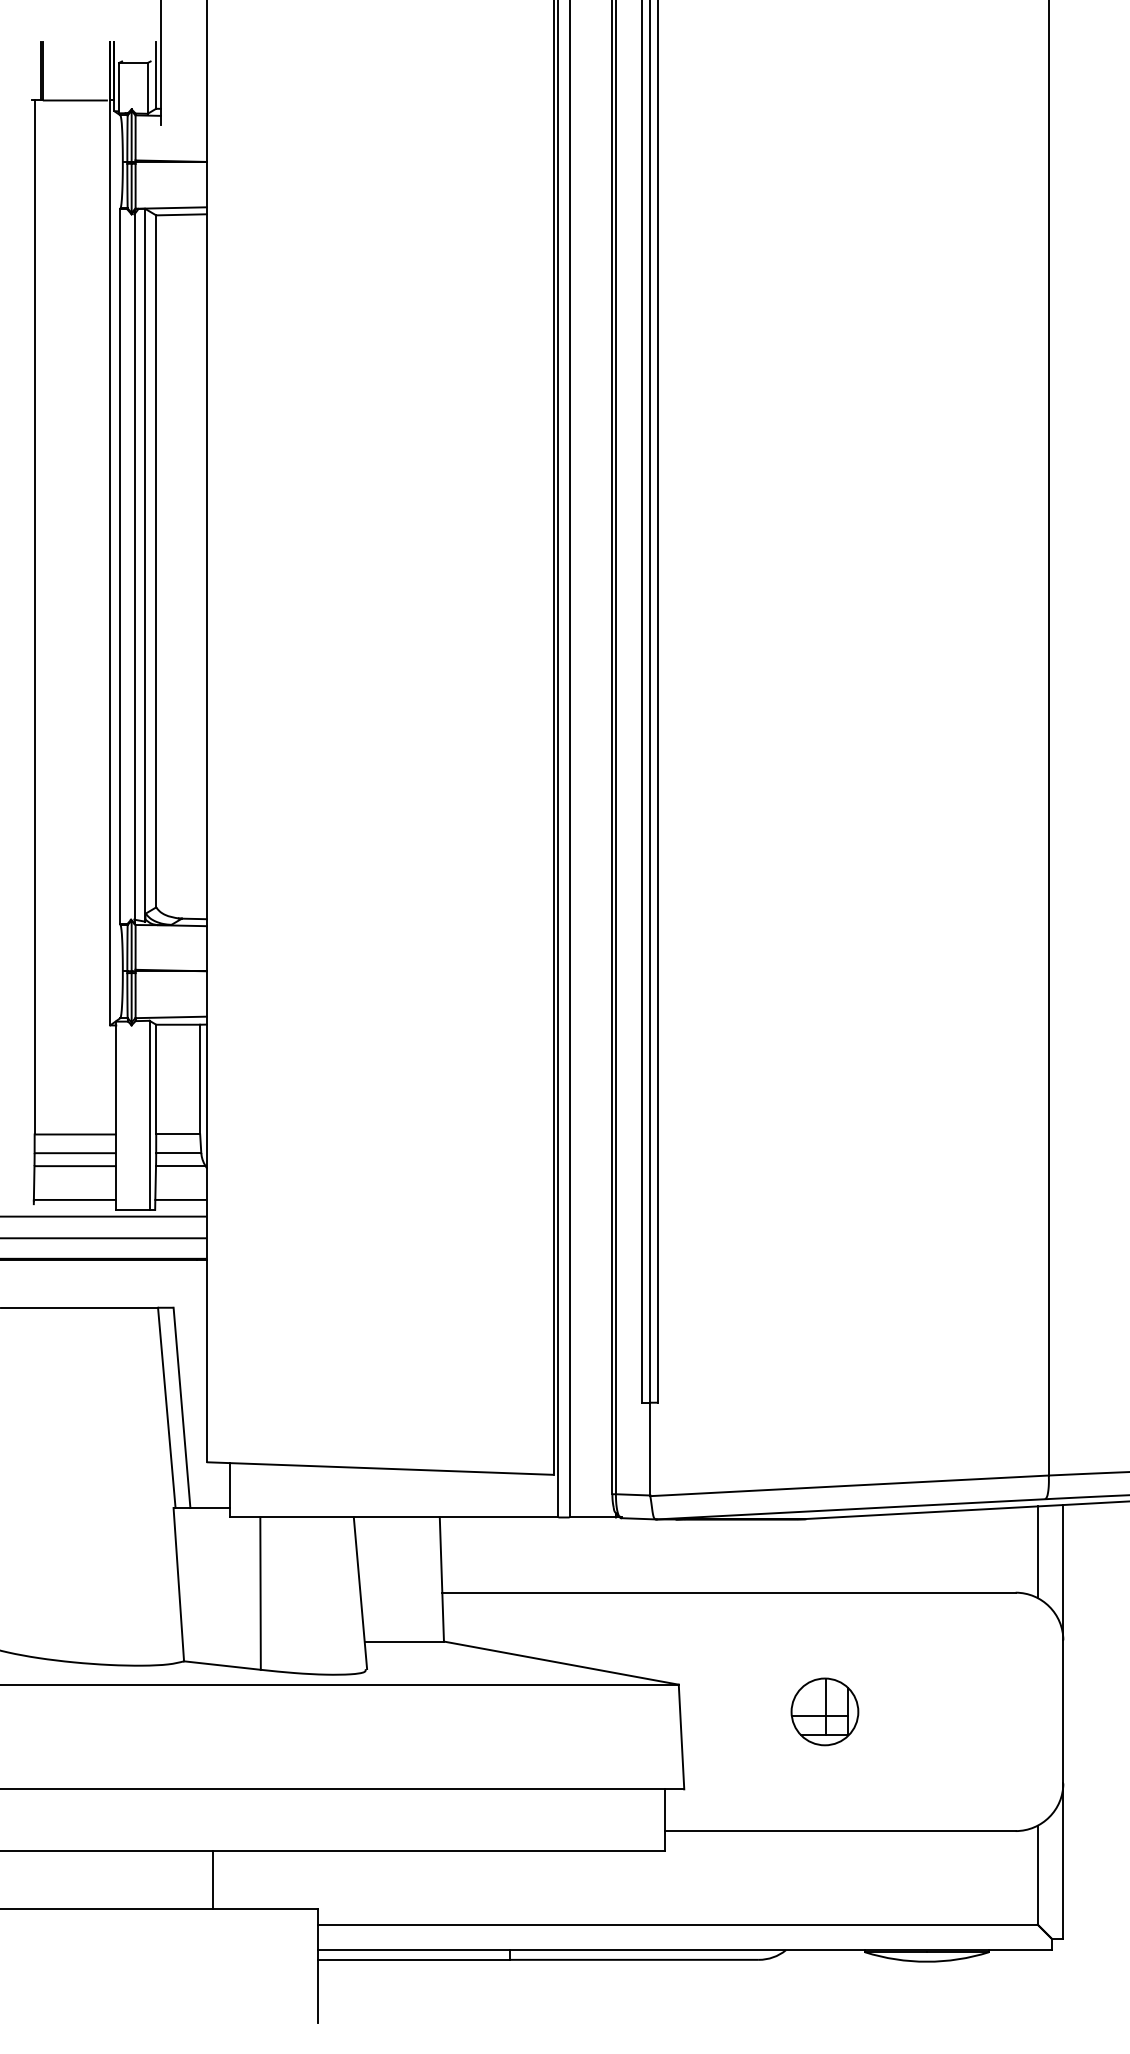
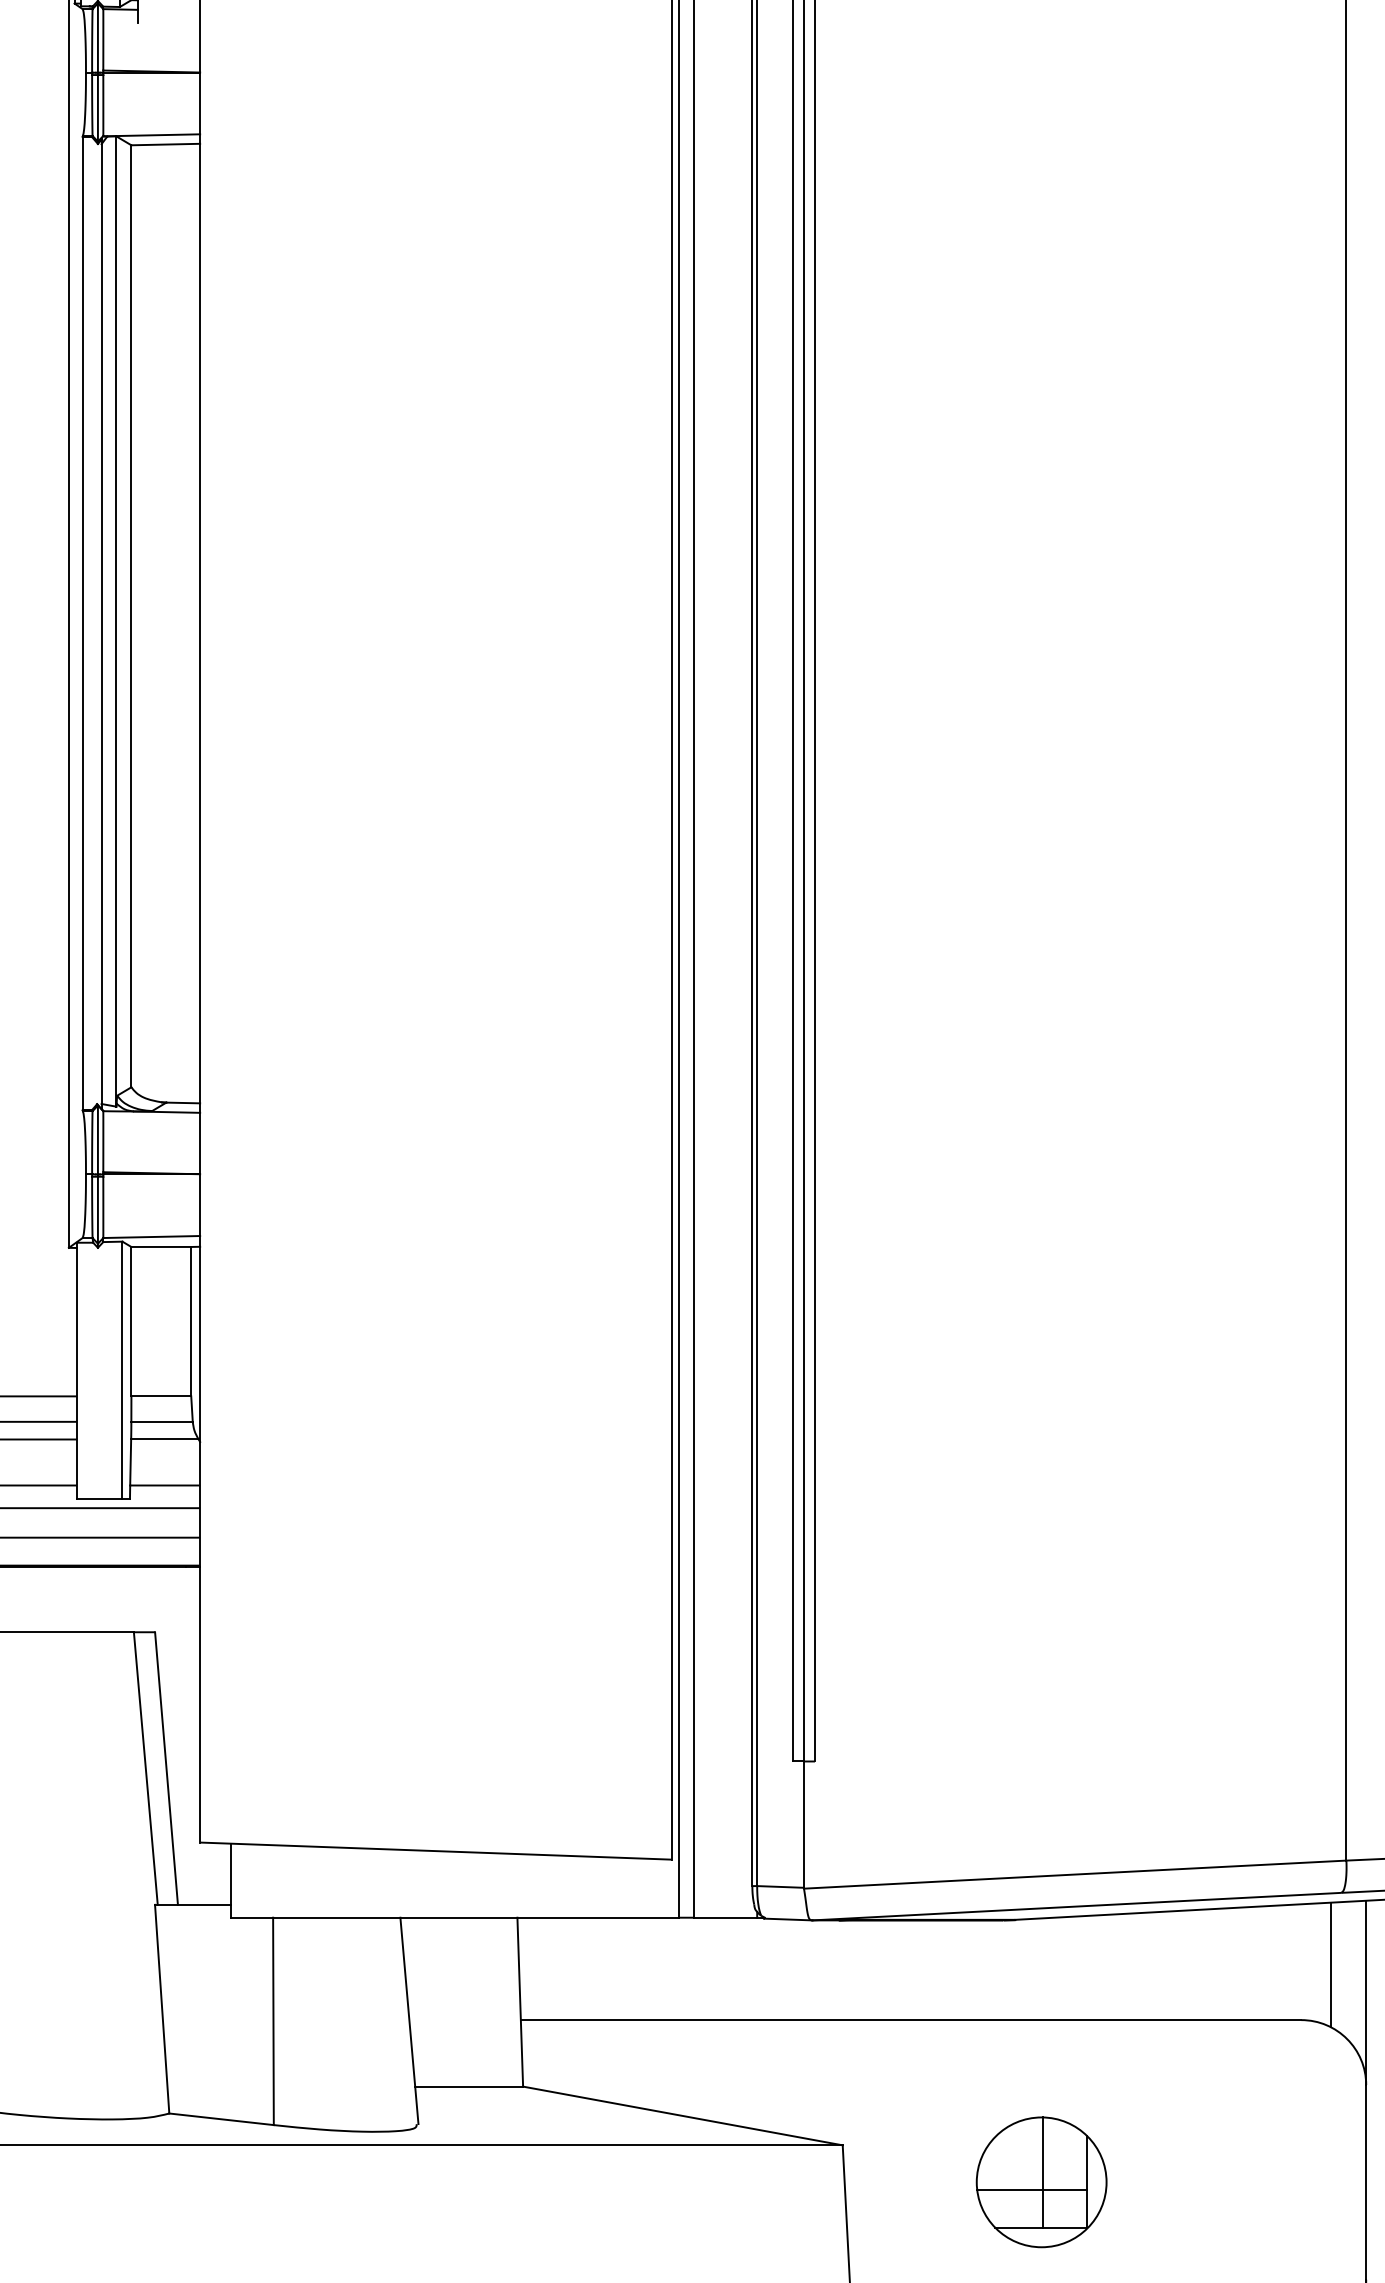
part: (824, 1711) -> (1041, 2181), size x1.43

